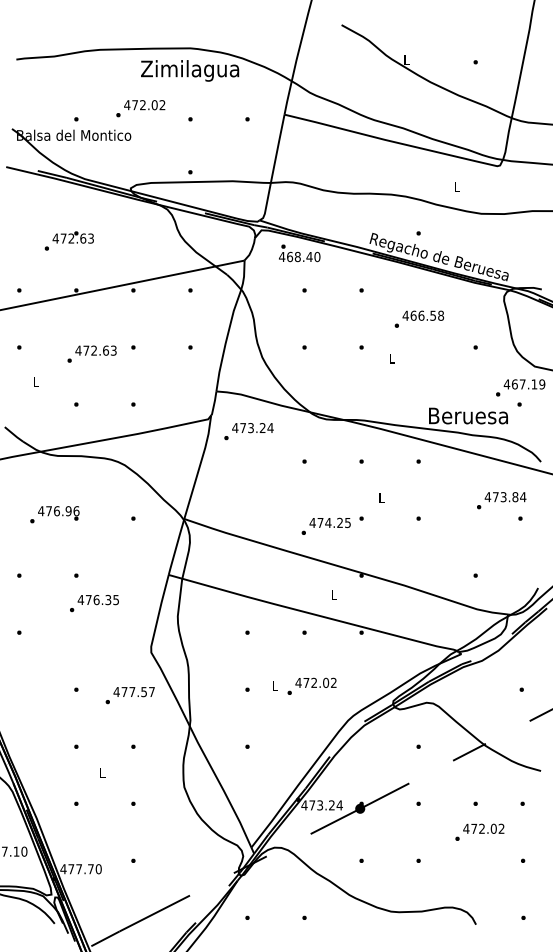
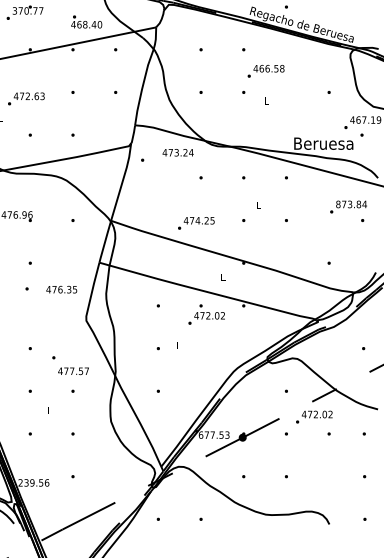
text: (72, 238) -> (27, 10), 472.63 -> 370.77
text: (299, 253) -> (86, 22), moved
text: (418, 318) -> (265, 70), moved
text: (91, 353) -> (25, 98), moved
text: (252, 428) -> (177, 153), moved
text: (487, 497) -> (337, 204), 473.84 -> 873.84
text: (325, 525) -> (195, 222), moved
text: (97, 600) -> (61, 290), moved
text: (311, 685) -> (206, 317), moved
text: (133, 692) -> (73, 371), moved
text: (321, 805) -> (213, 435), 473.24 -> 677.53
text: (479, 831) -> (314, 416), moved
text: (80, 869) -> (33, 483), 477.70 -> 239.56

